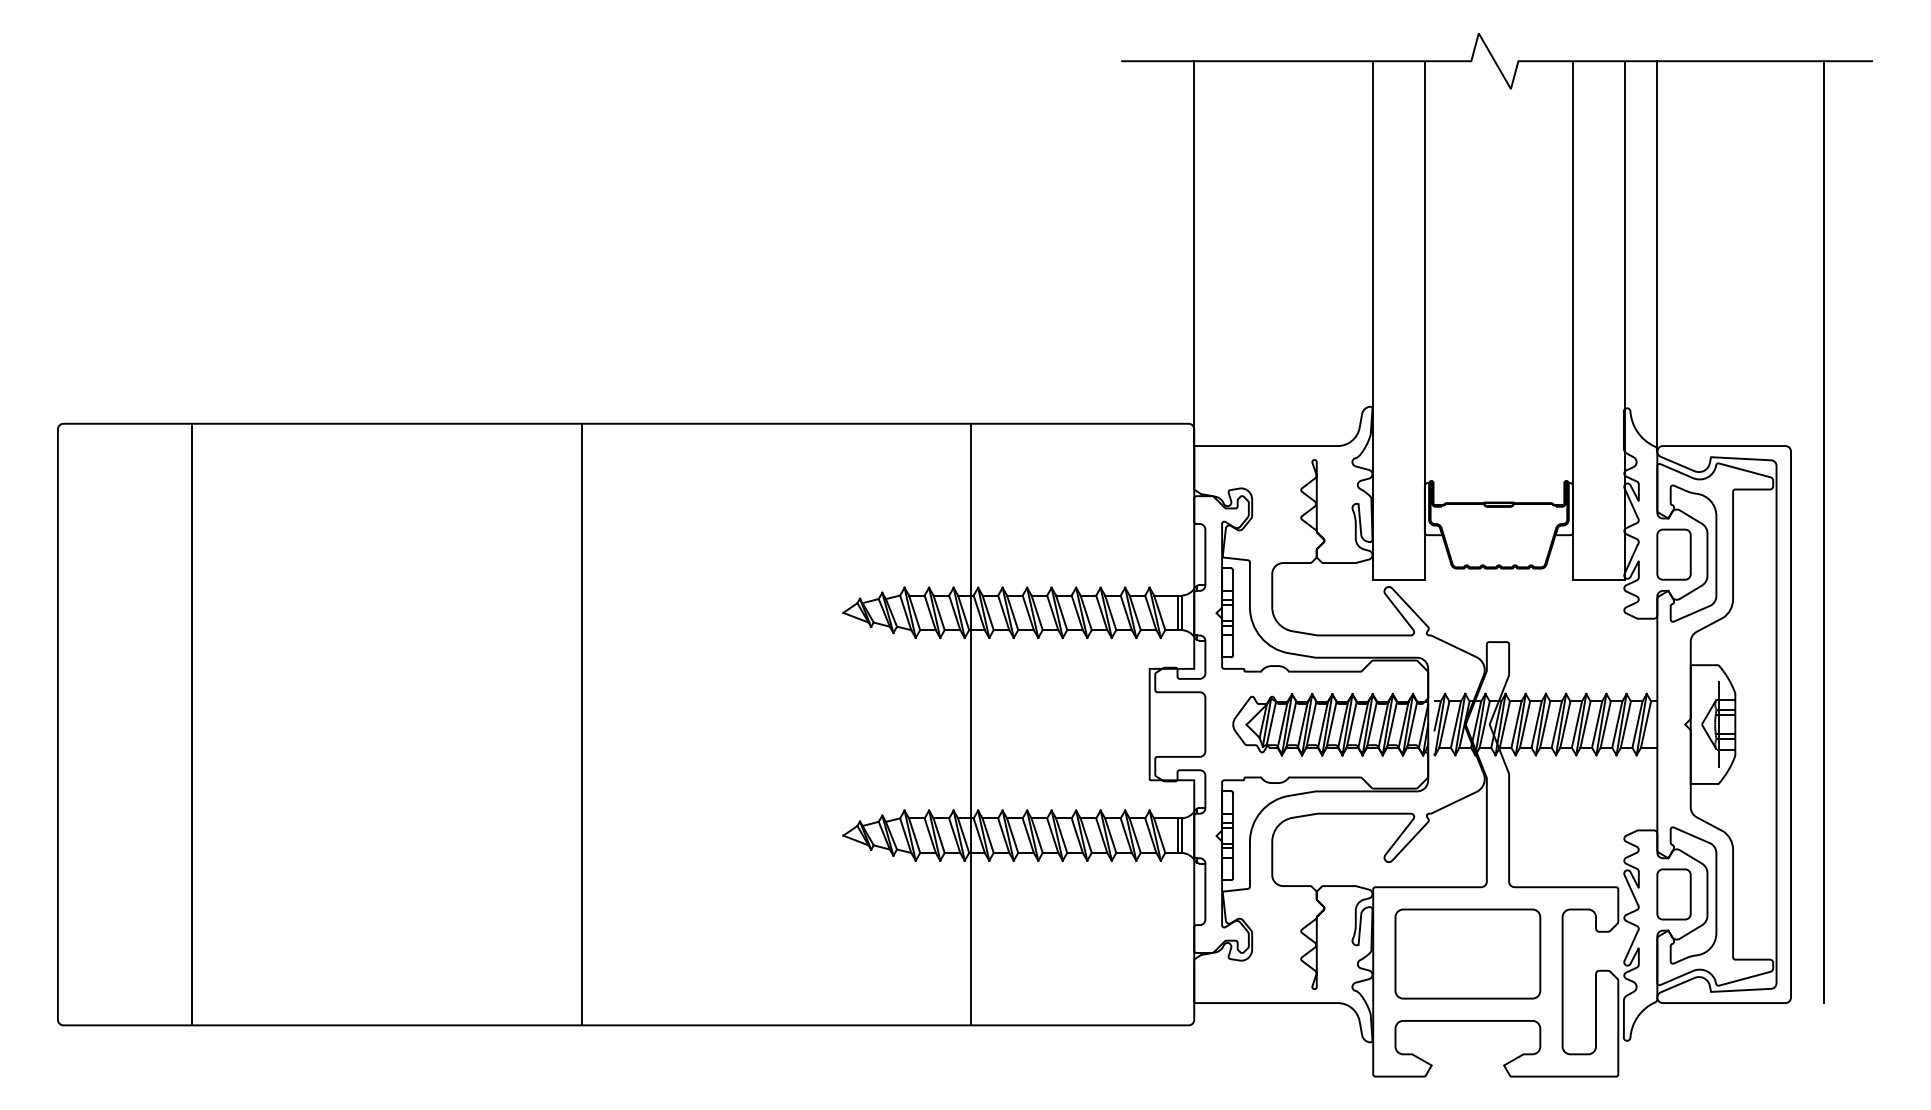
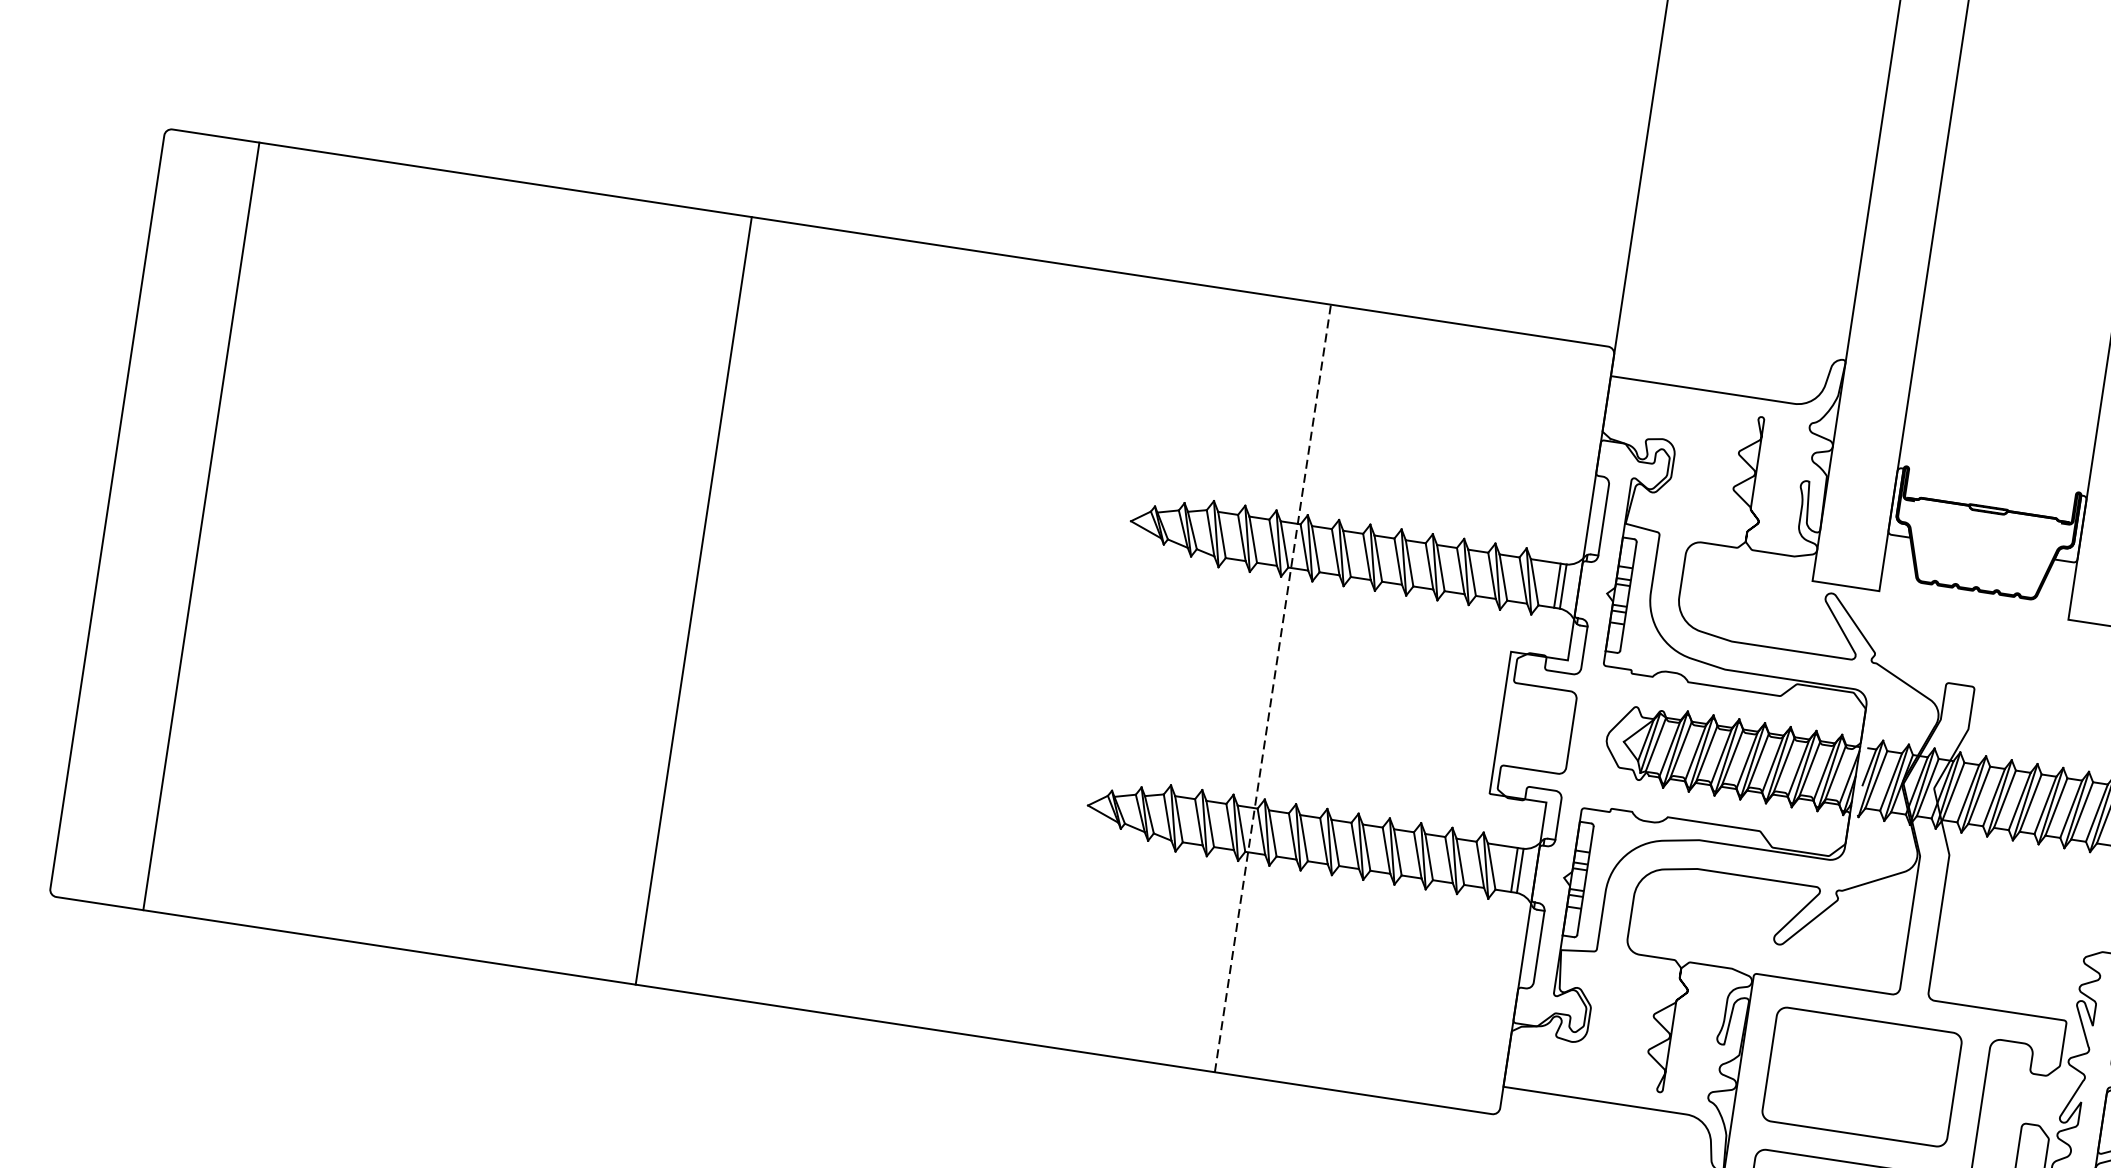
line: (191, 724) -> (201, 526), moved
line: (581, 724) -> (693, 600), moved
line: (971, 724) -> (1272, 688), solid -> dashed

